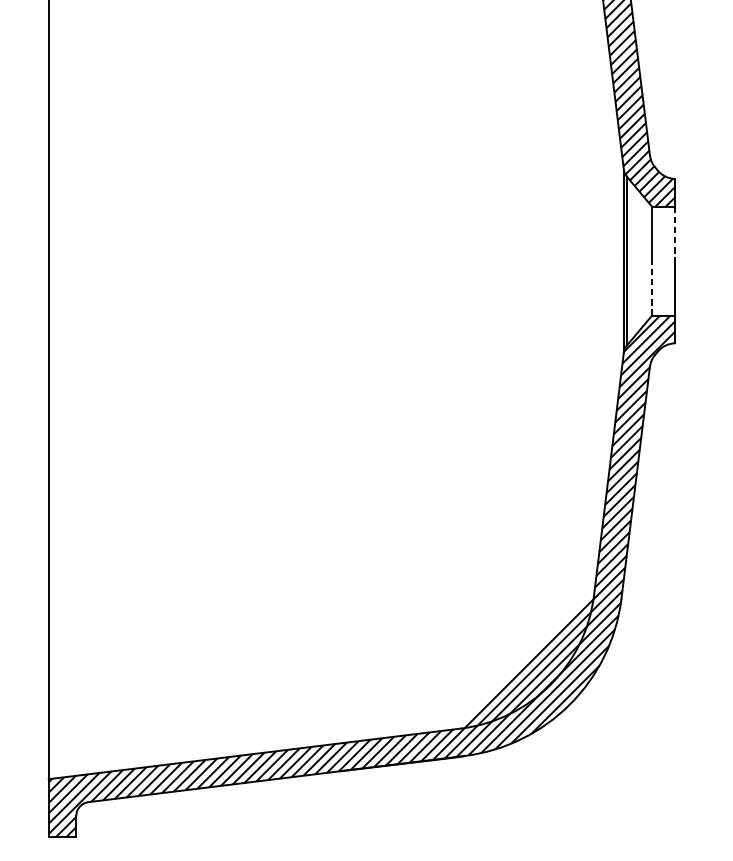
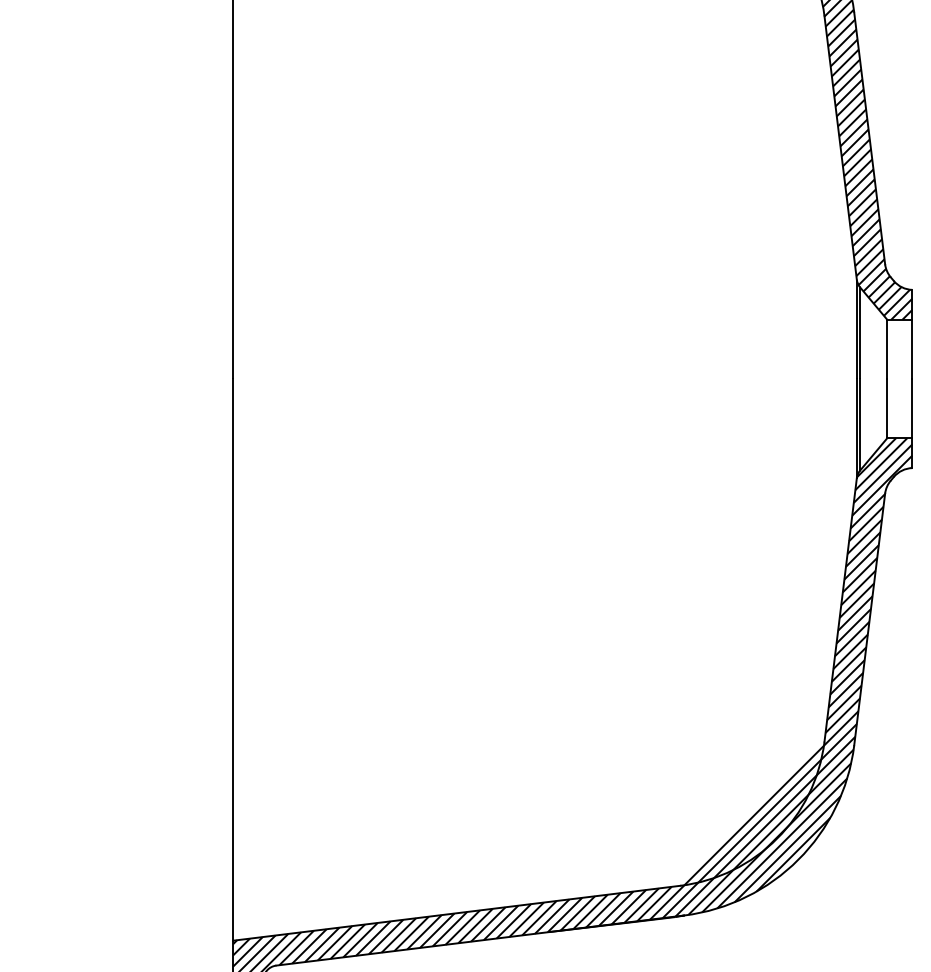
line: (675, 233) -> (912, 349), dashed -> solid
line: (652, 288) -> (887, 408), dashed -> solid

